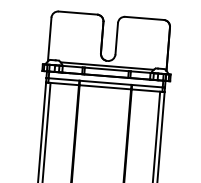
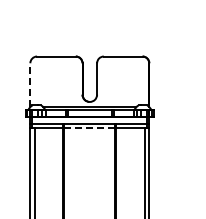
line: (49, 39) -> (30, 85), solid -> dashed
line: (105, 87) -> (89, 128), solid -> dashed

